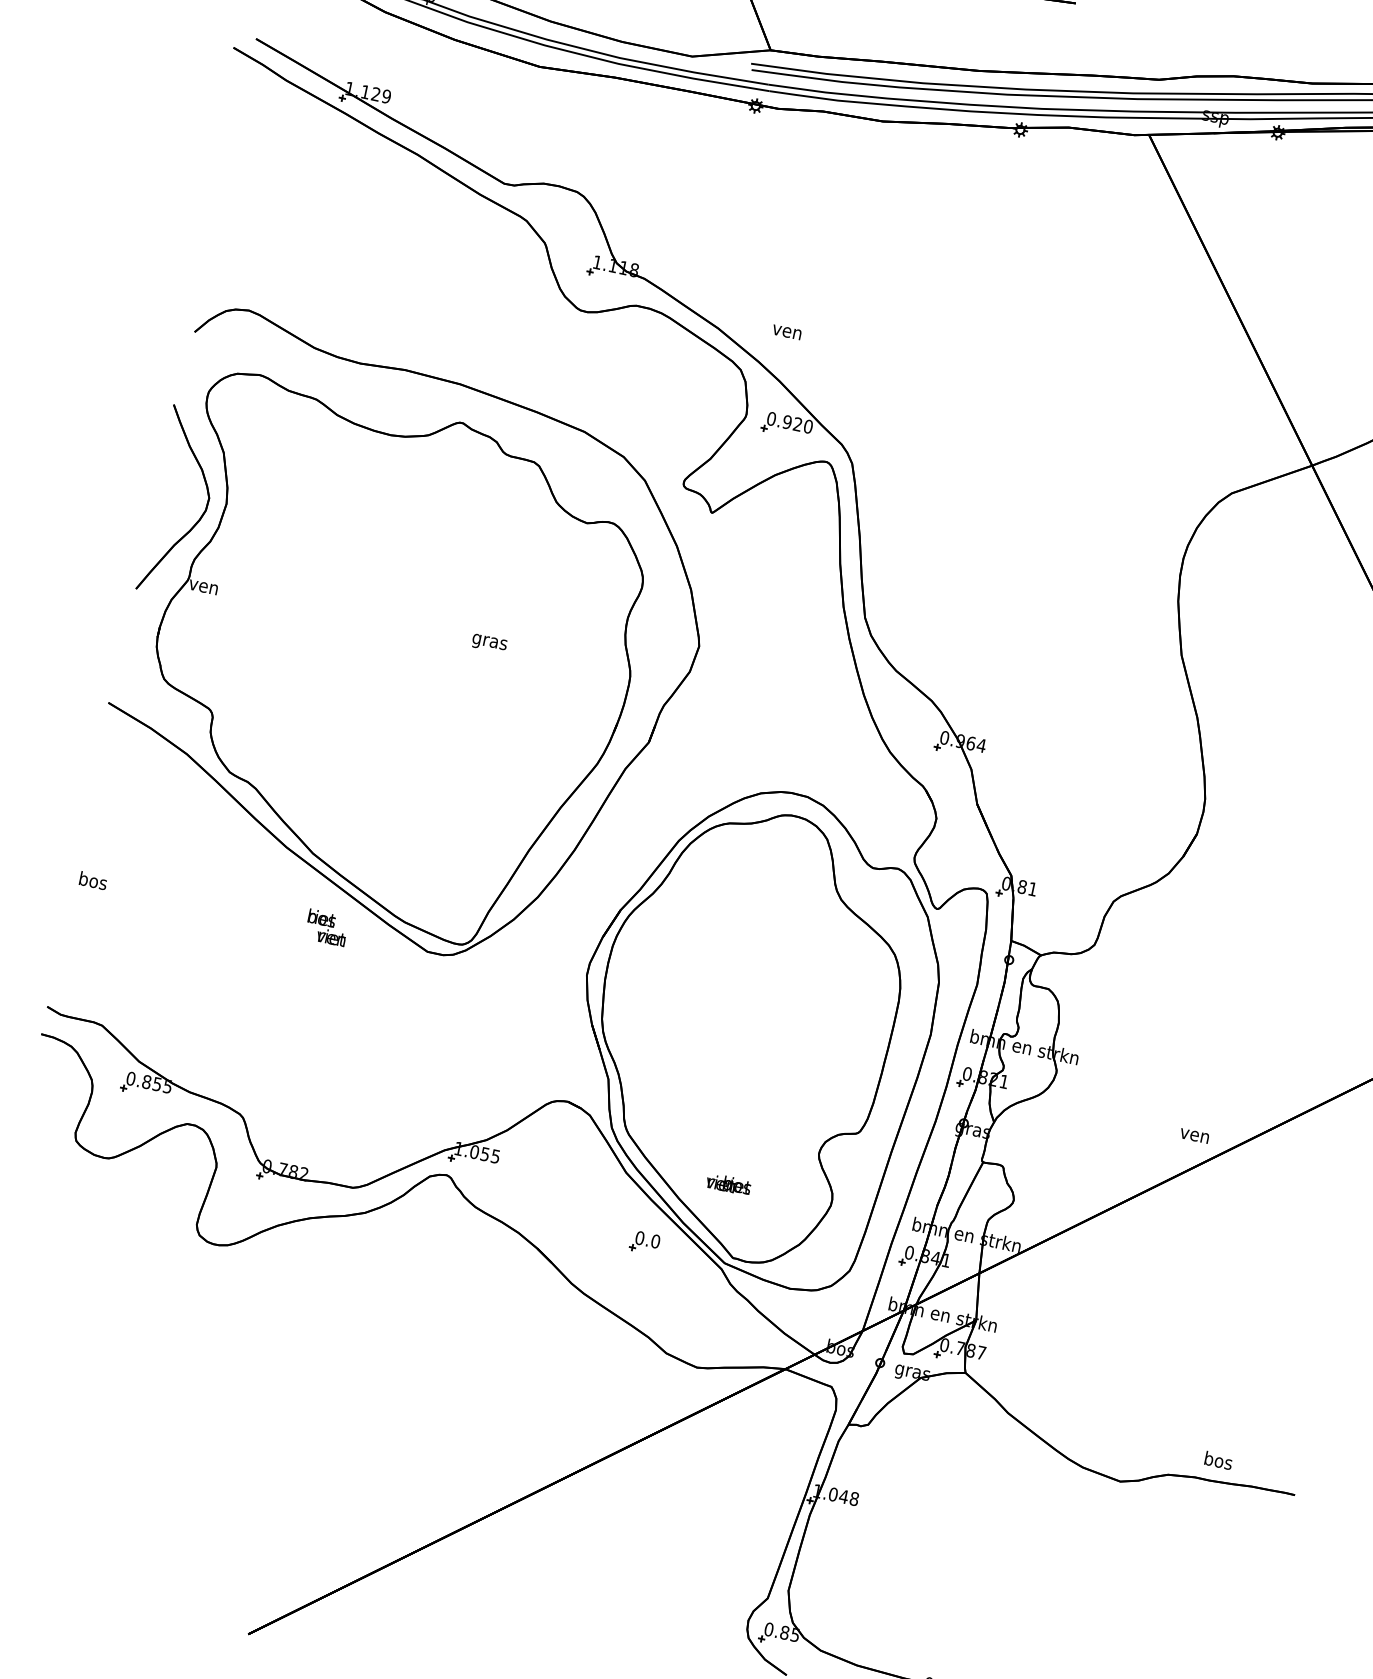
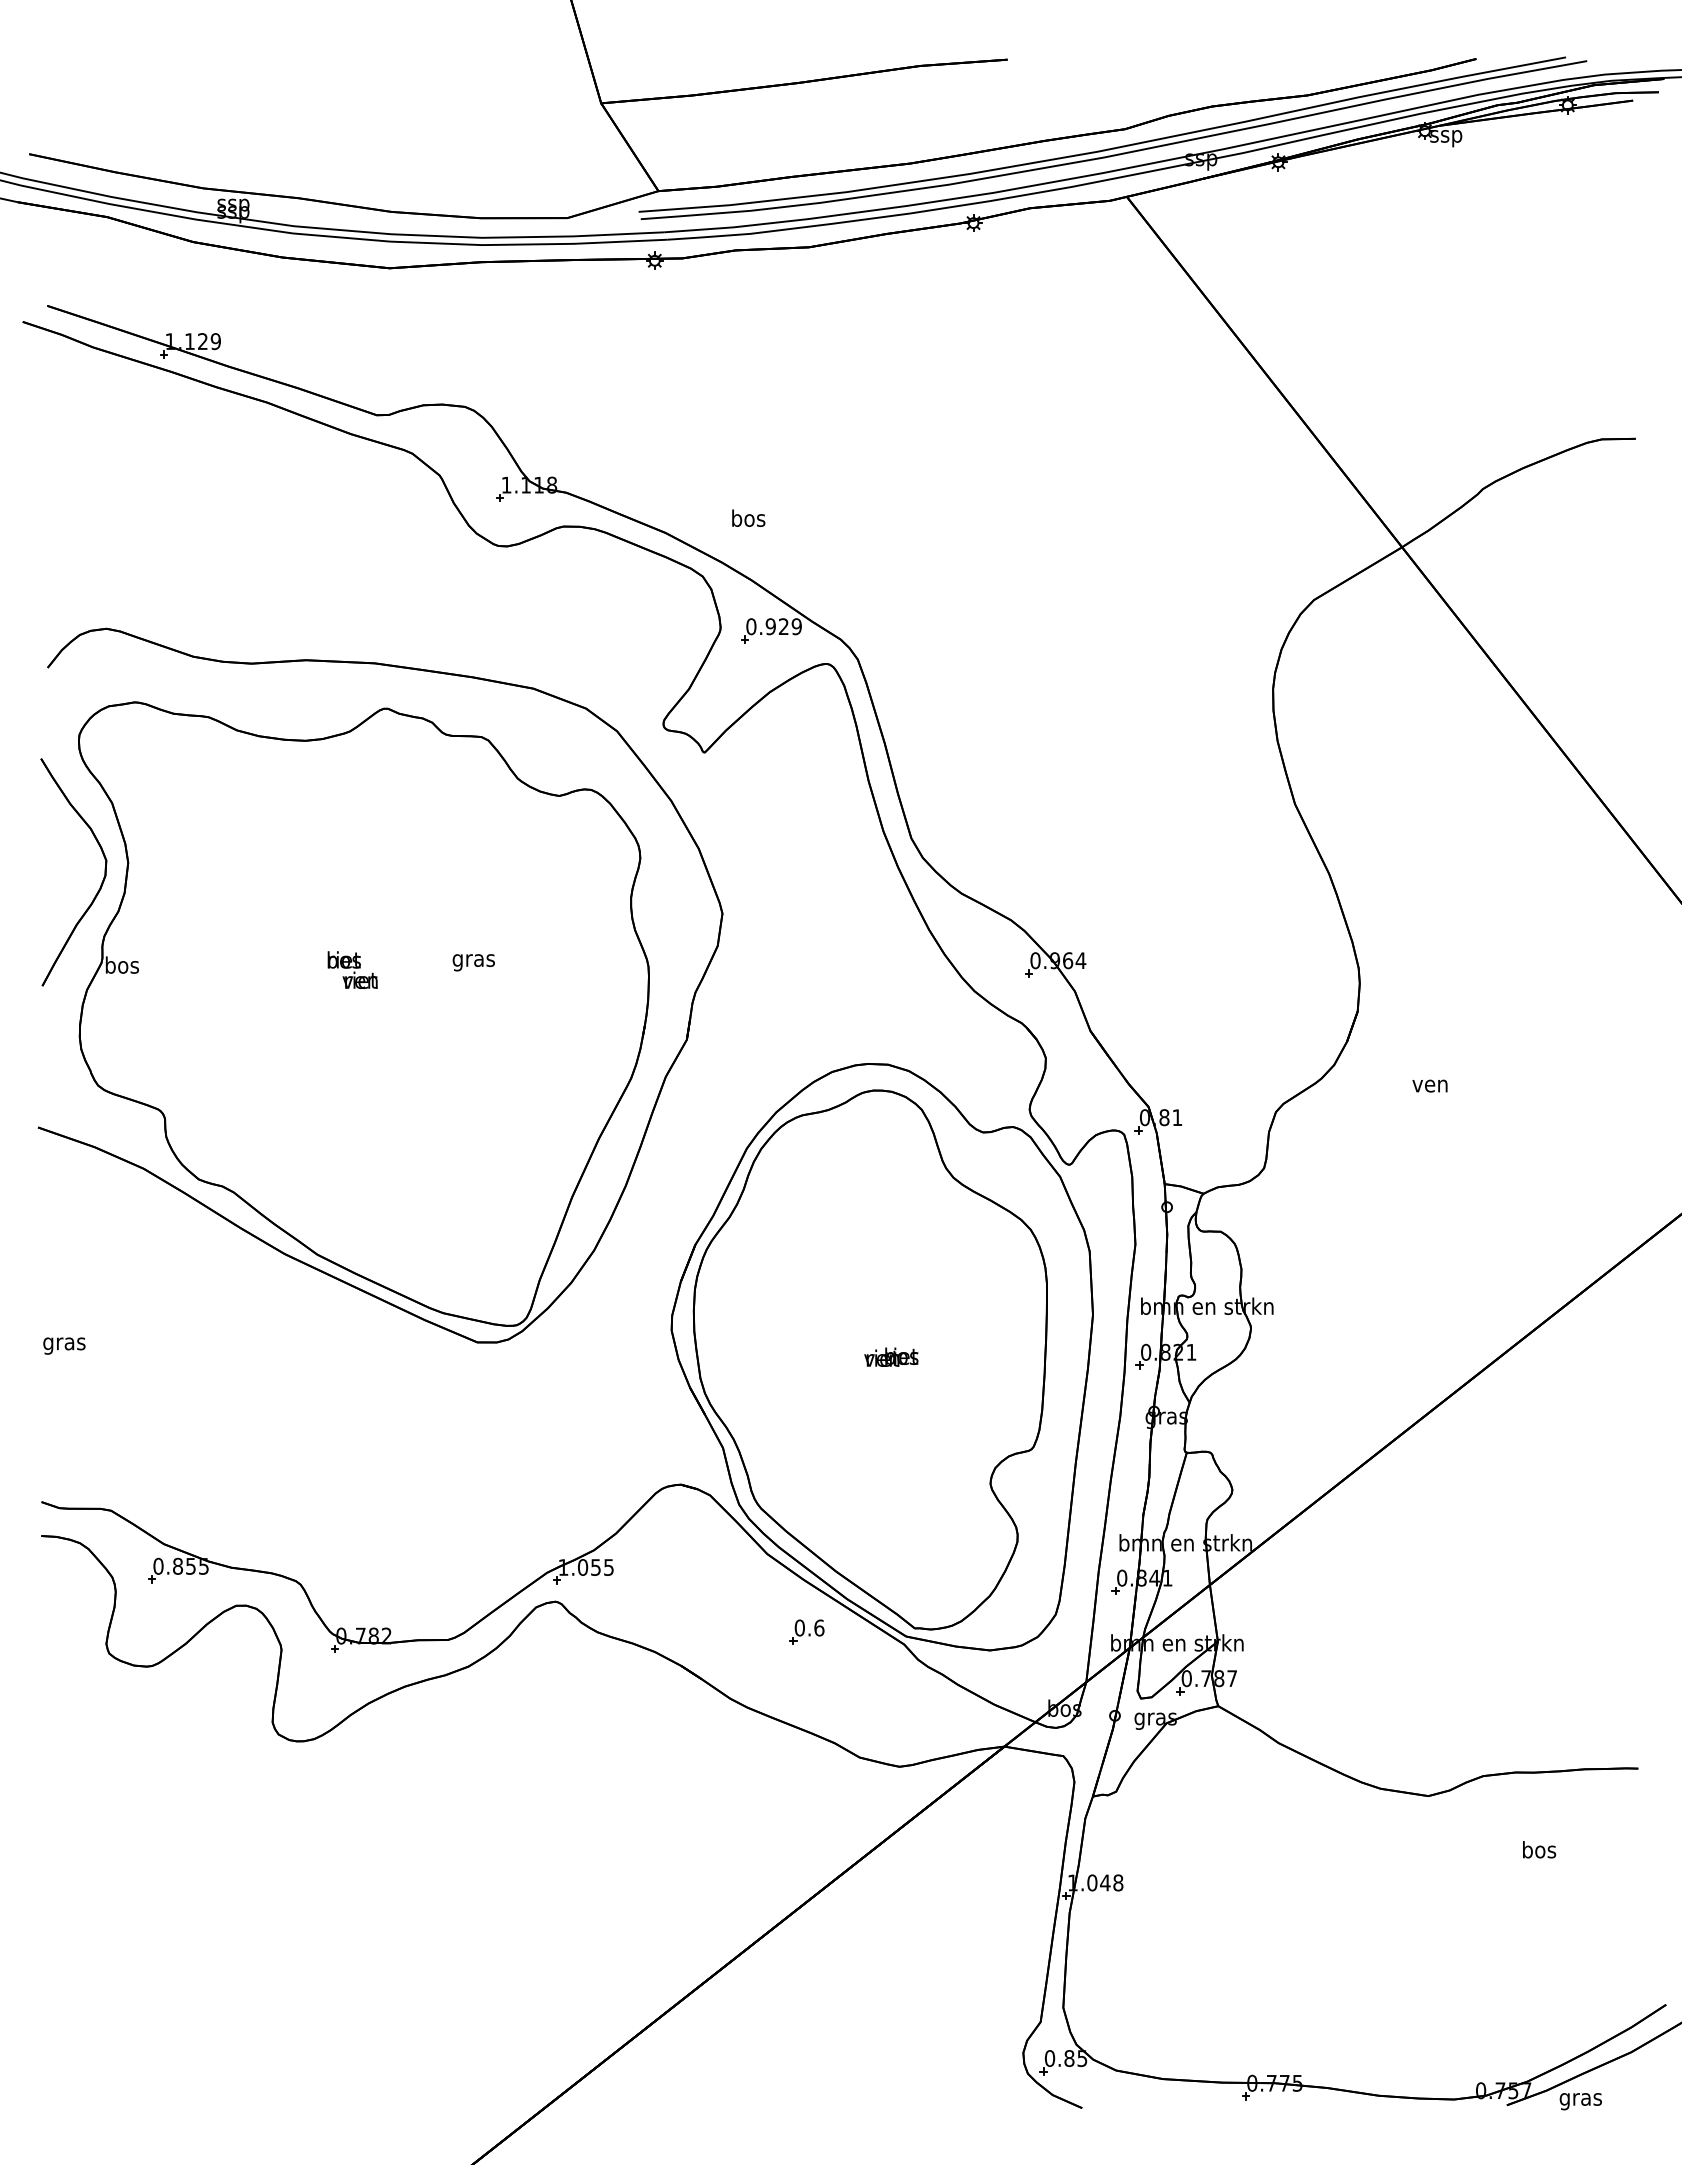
text: (787, 329) -> (747, 517), ven -> bos
text: (808, 426) -> (796, 626), 0.920 -> 0.929
text: (203, 585) -> (121, 964), ven -> bos
text: (92, 882) -> (64, 1343), bos -> gras
text: (327, 927) -> (352, 969), moved
text: (1194, 1135) -> (1429, 1085), moved
text: (728, 1183) -> (891, 1356), moved
text: (655, 1241) -> (819, 1627), 0.0 -> 0.6
text: (1218, 1460) -> (1539, 1849), moved

